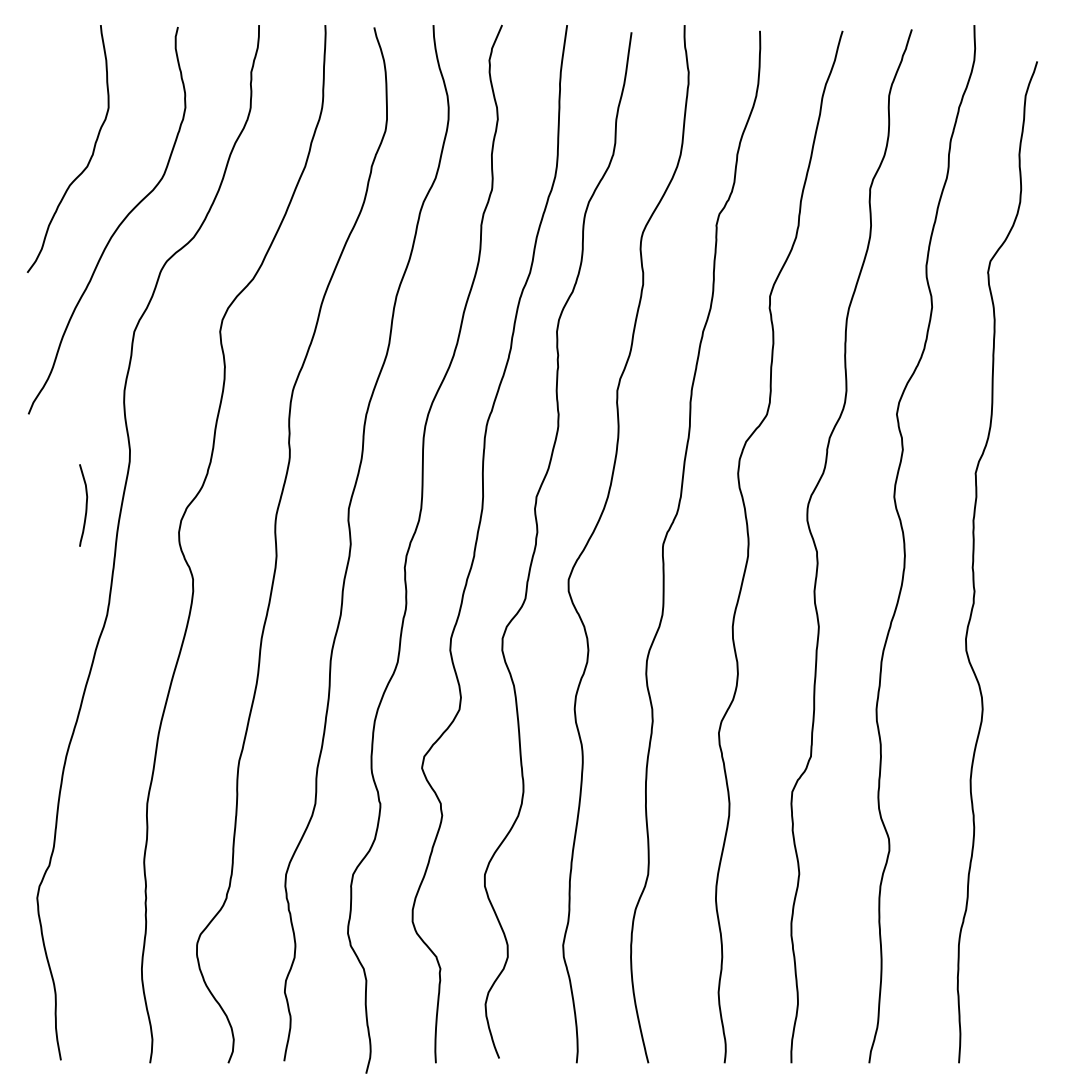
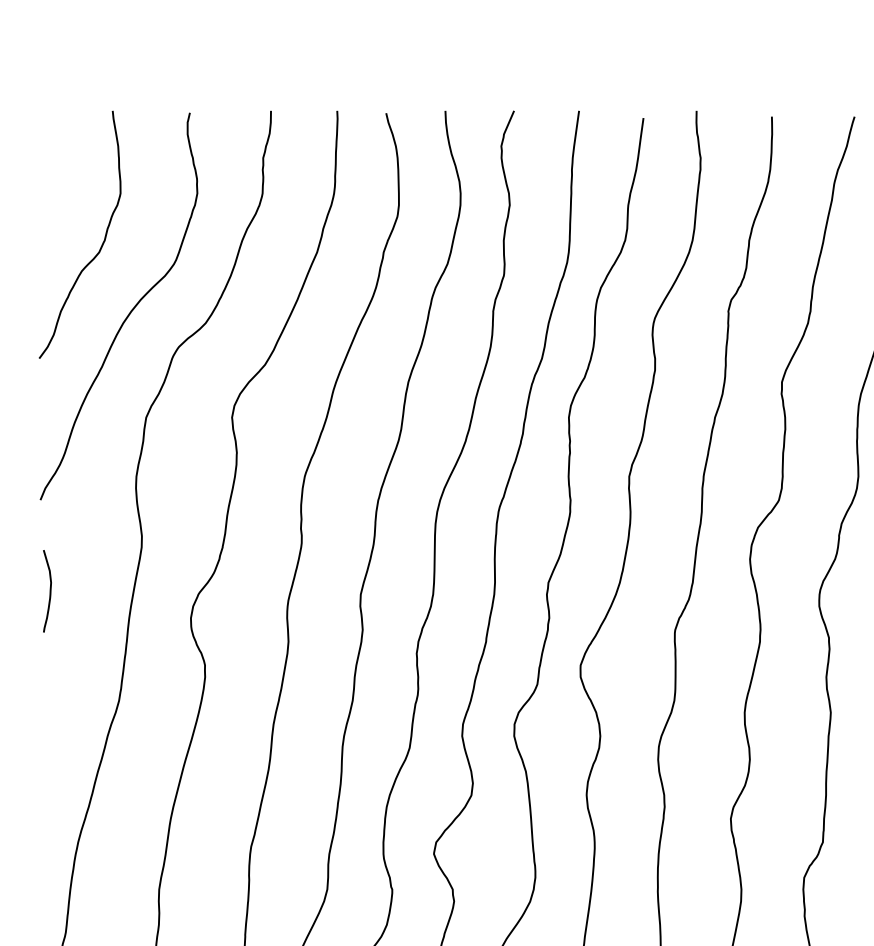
curve: (85, 505) -> (49, 591), moved

